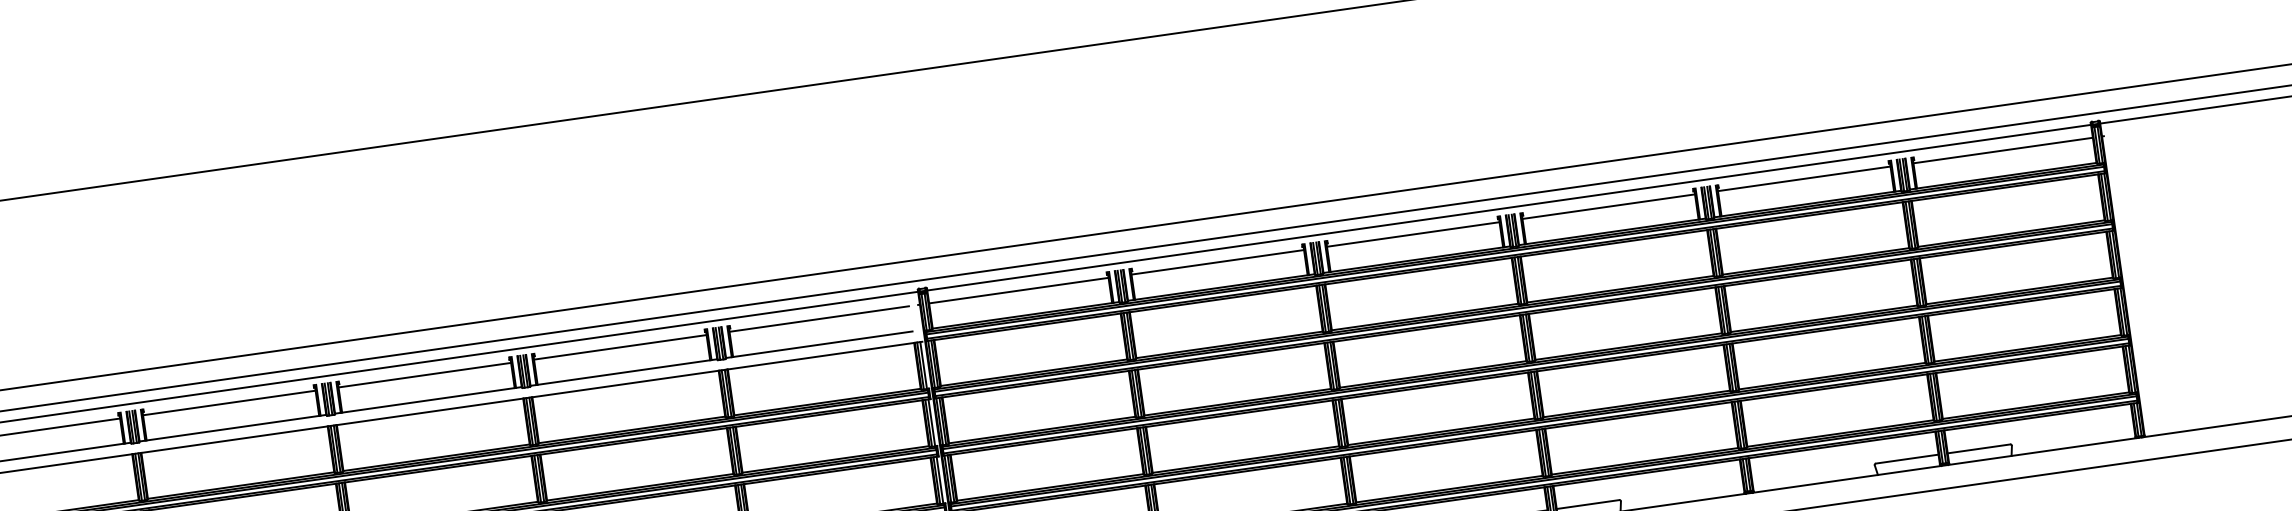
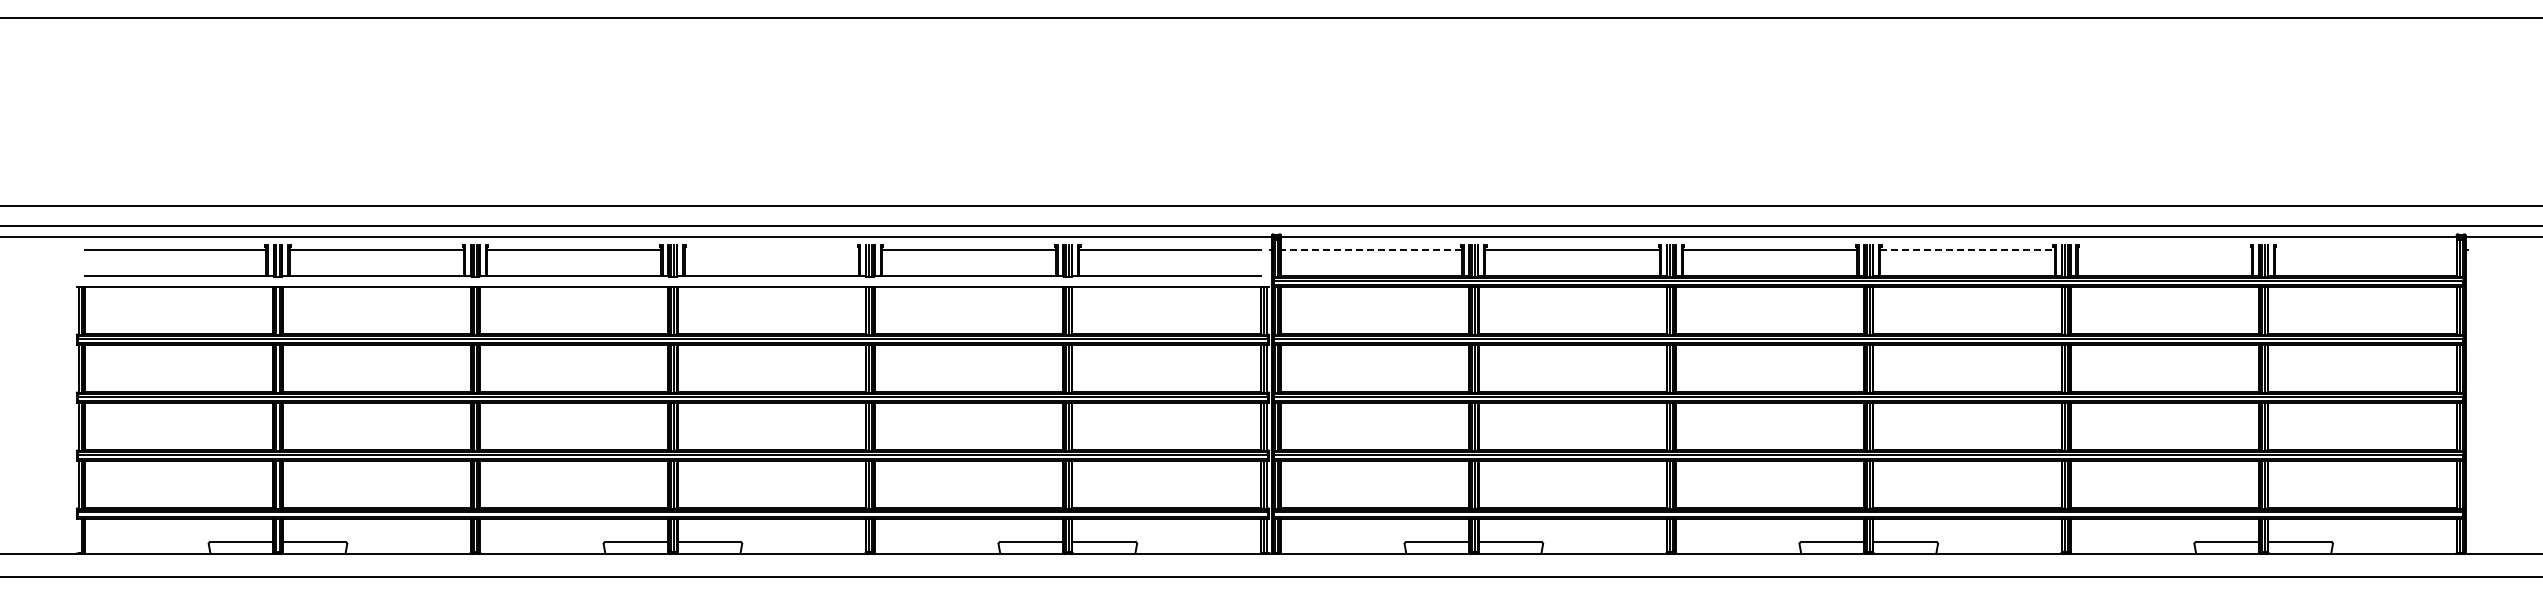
line: (2002, 150) -> (2365, 250), removed
line: (1803, 179) -> (2164, 250), removed
line: (1609, 206) -> (1968, 250), solid -> dashed
line: (1018, 290) -> (1371, 250), solid -> dashed
line: (424, 375) -> (771, 250), removed

